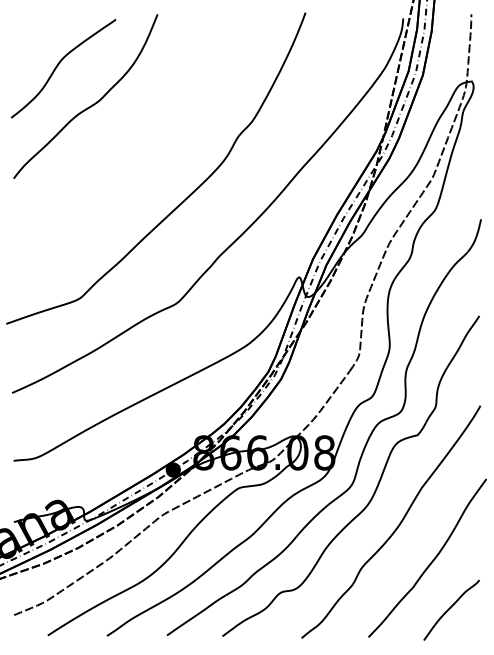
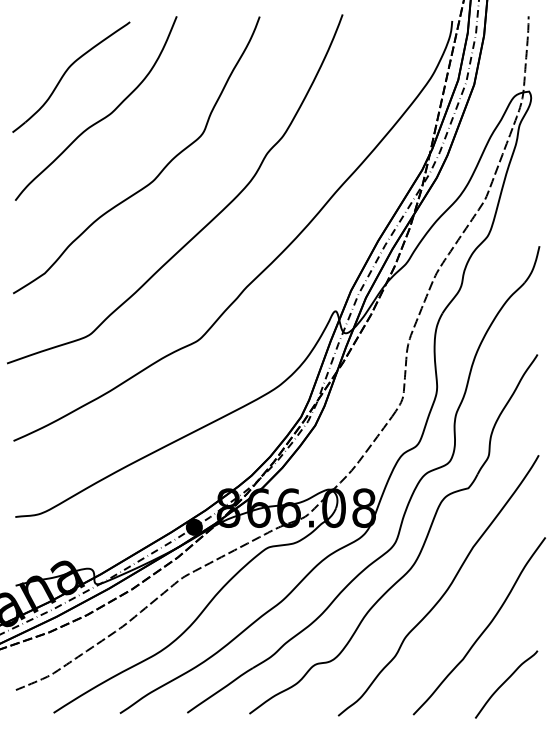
curve: (139, 156) -> (156, 175), added

